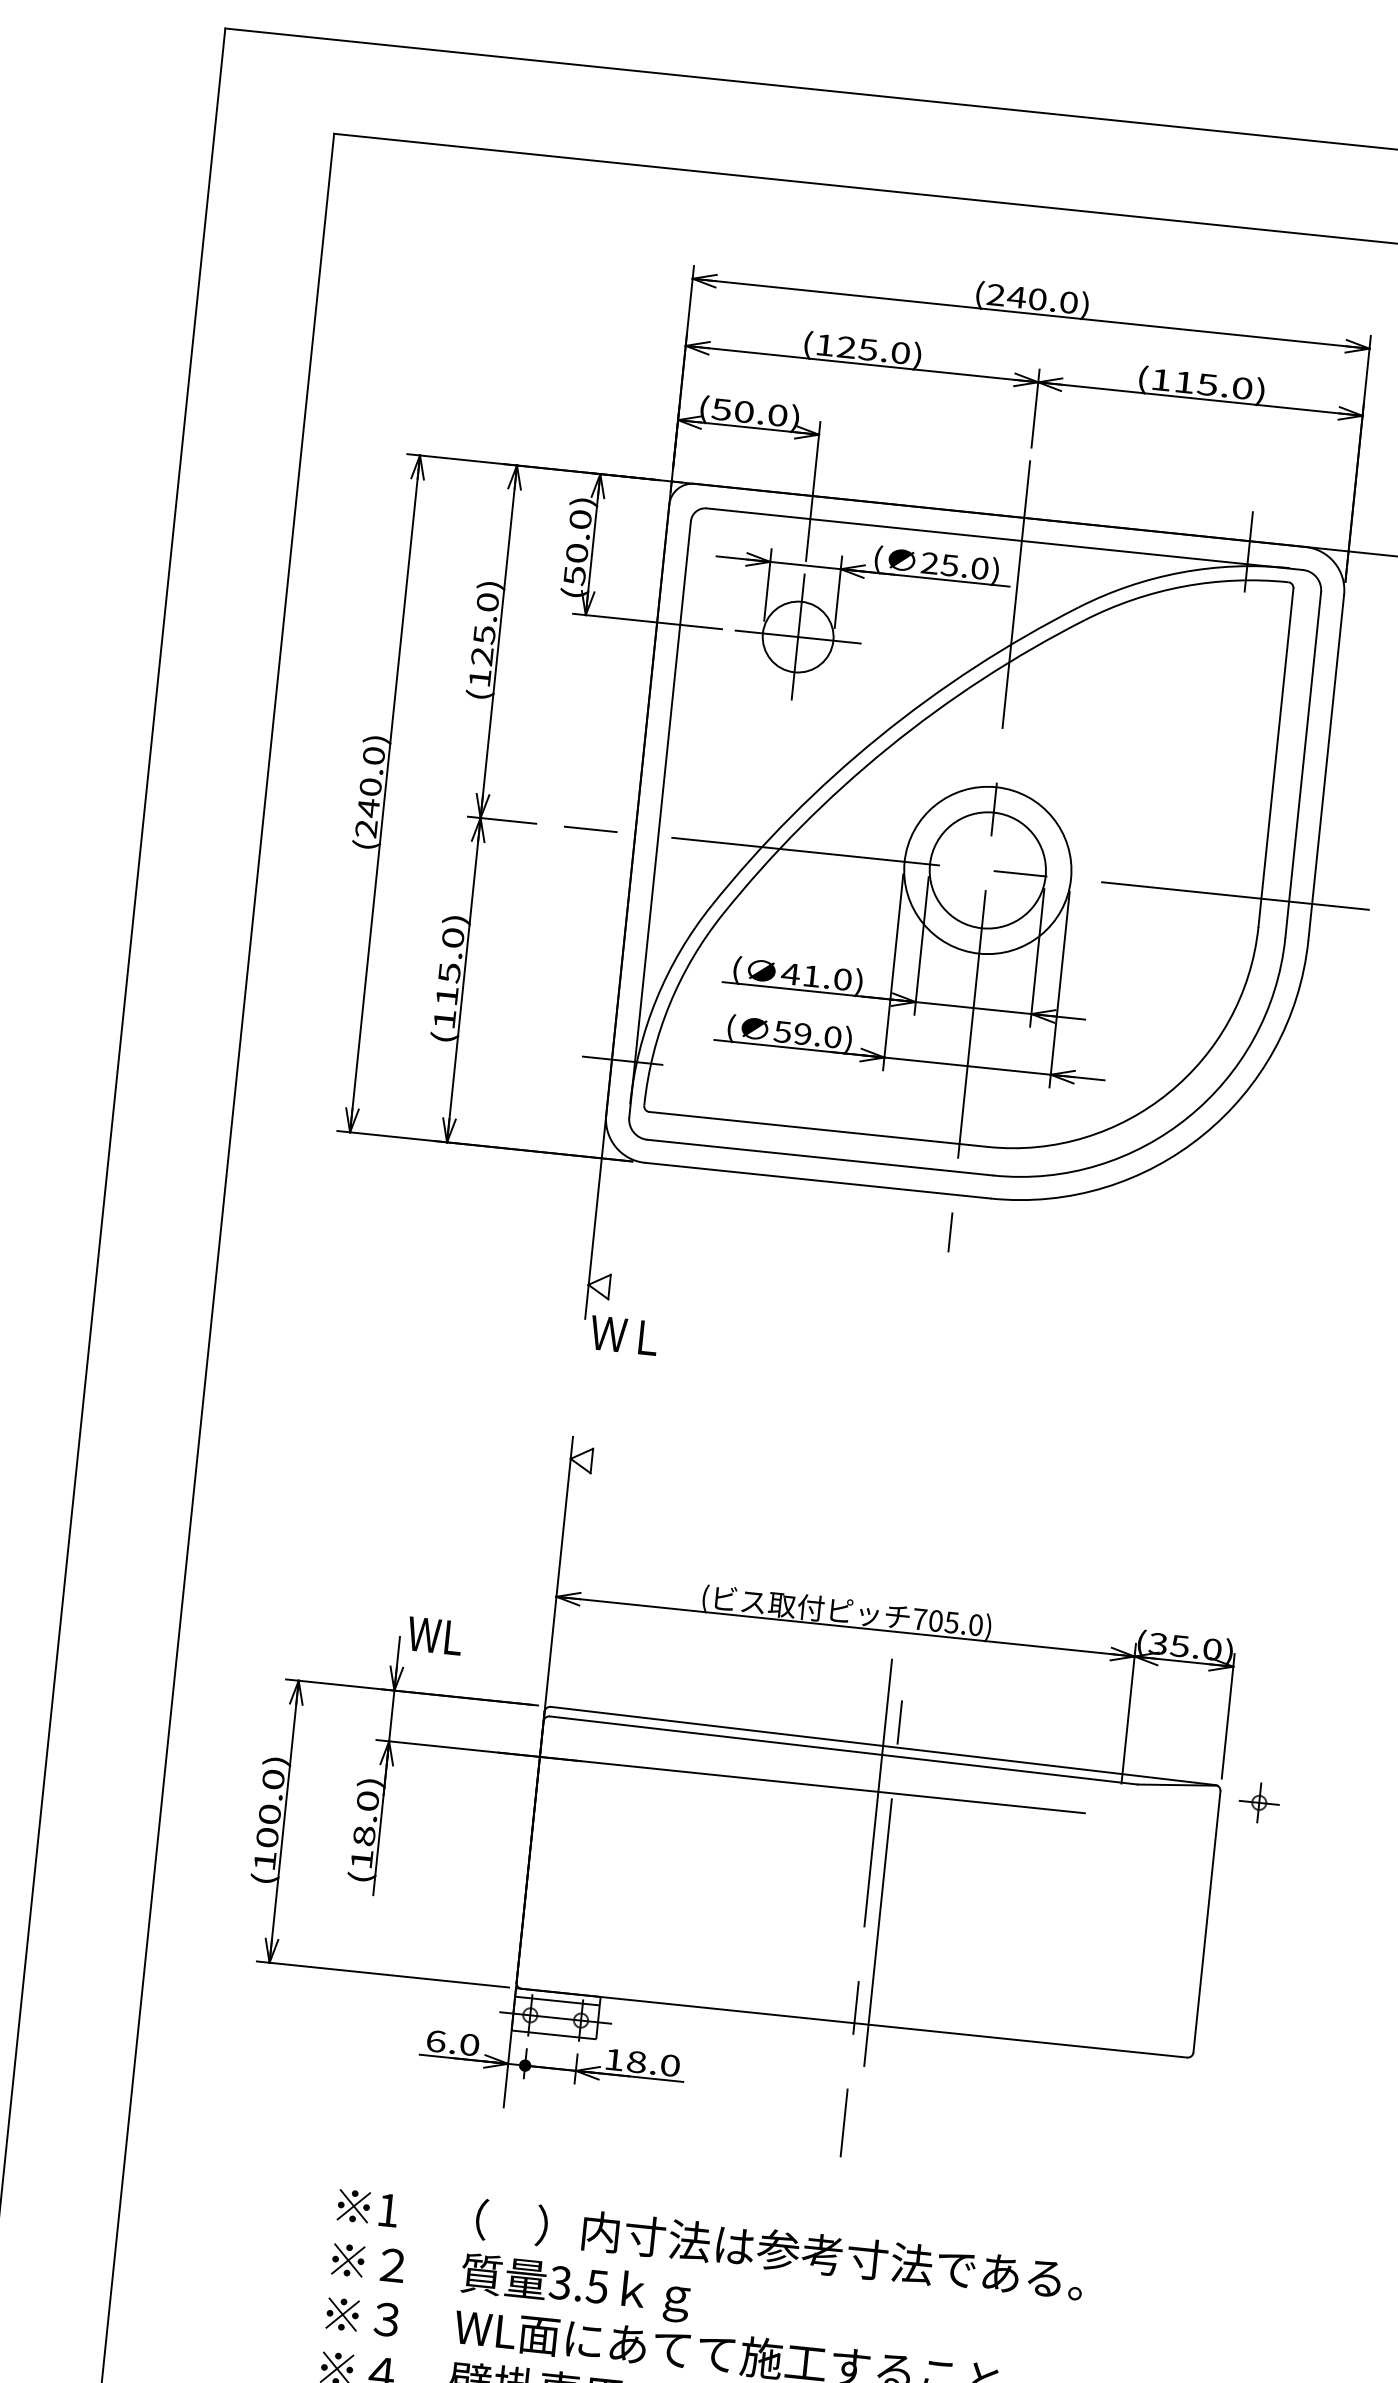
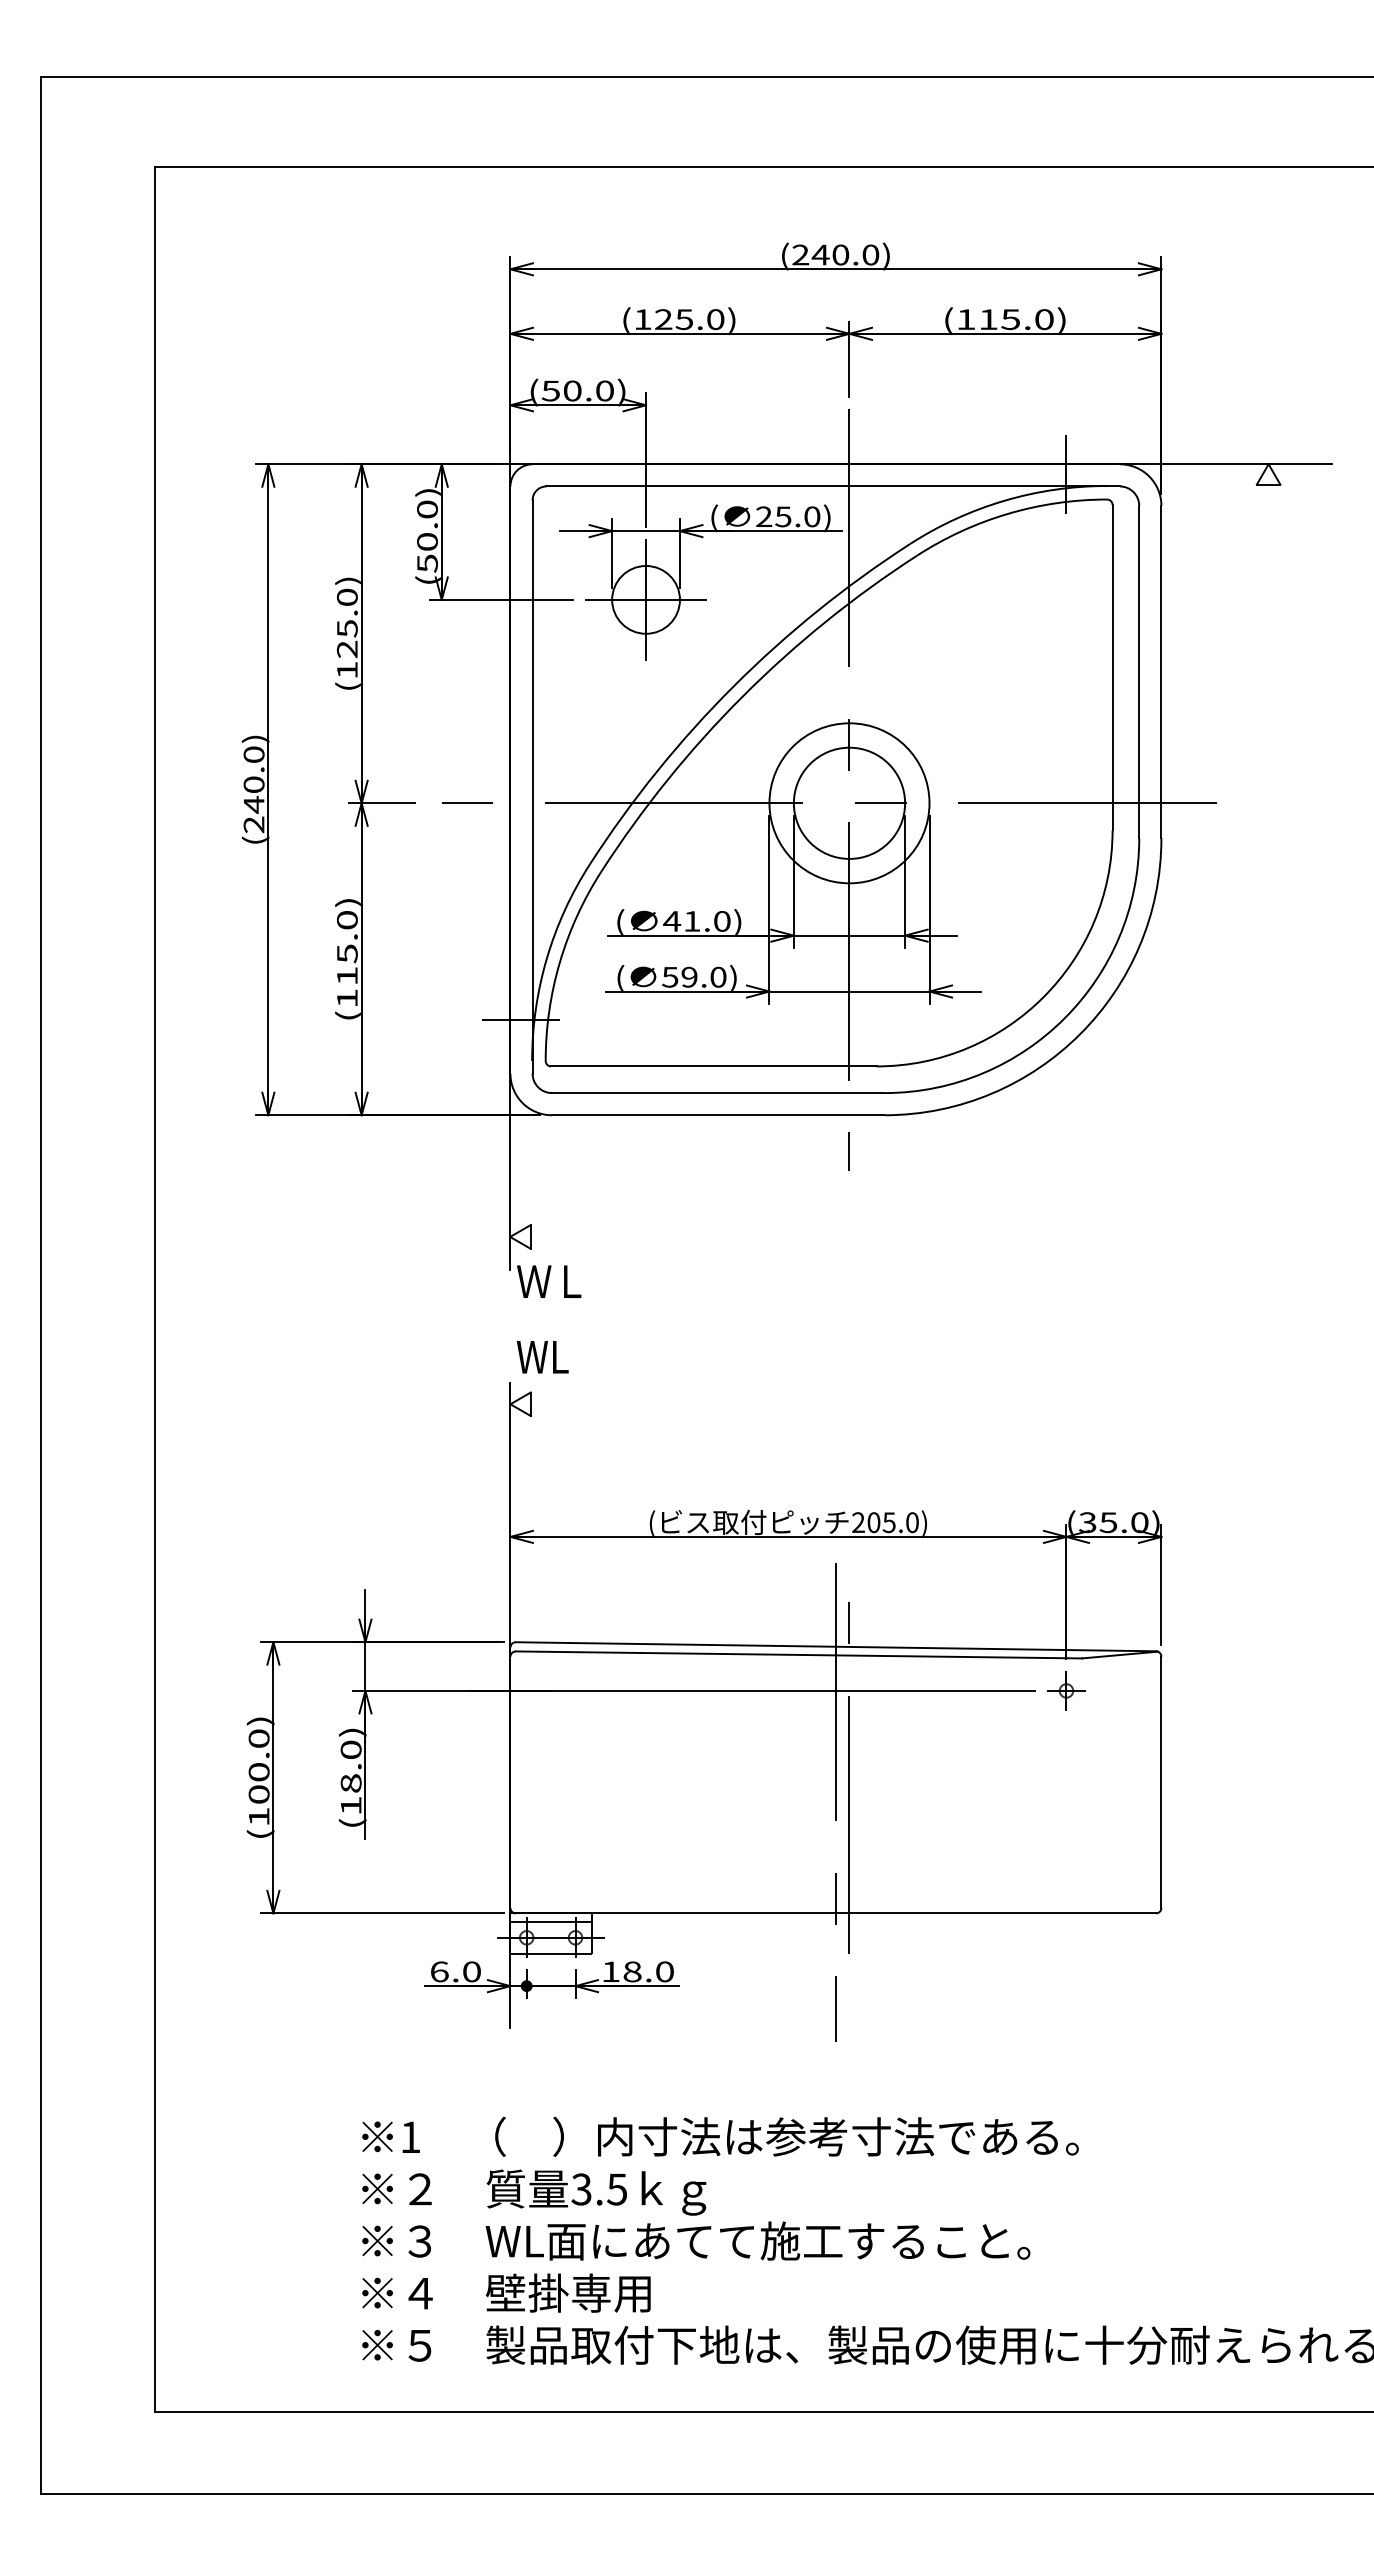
text: (919, 1619) -> (858, 1522), 705.0) -> 205.0)
text: (434, 1636) -> (542, 1357), moved
part: (1259, 1802) -> (1066, 1690), moved

